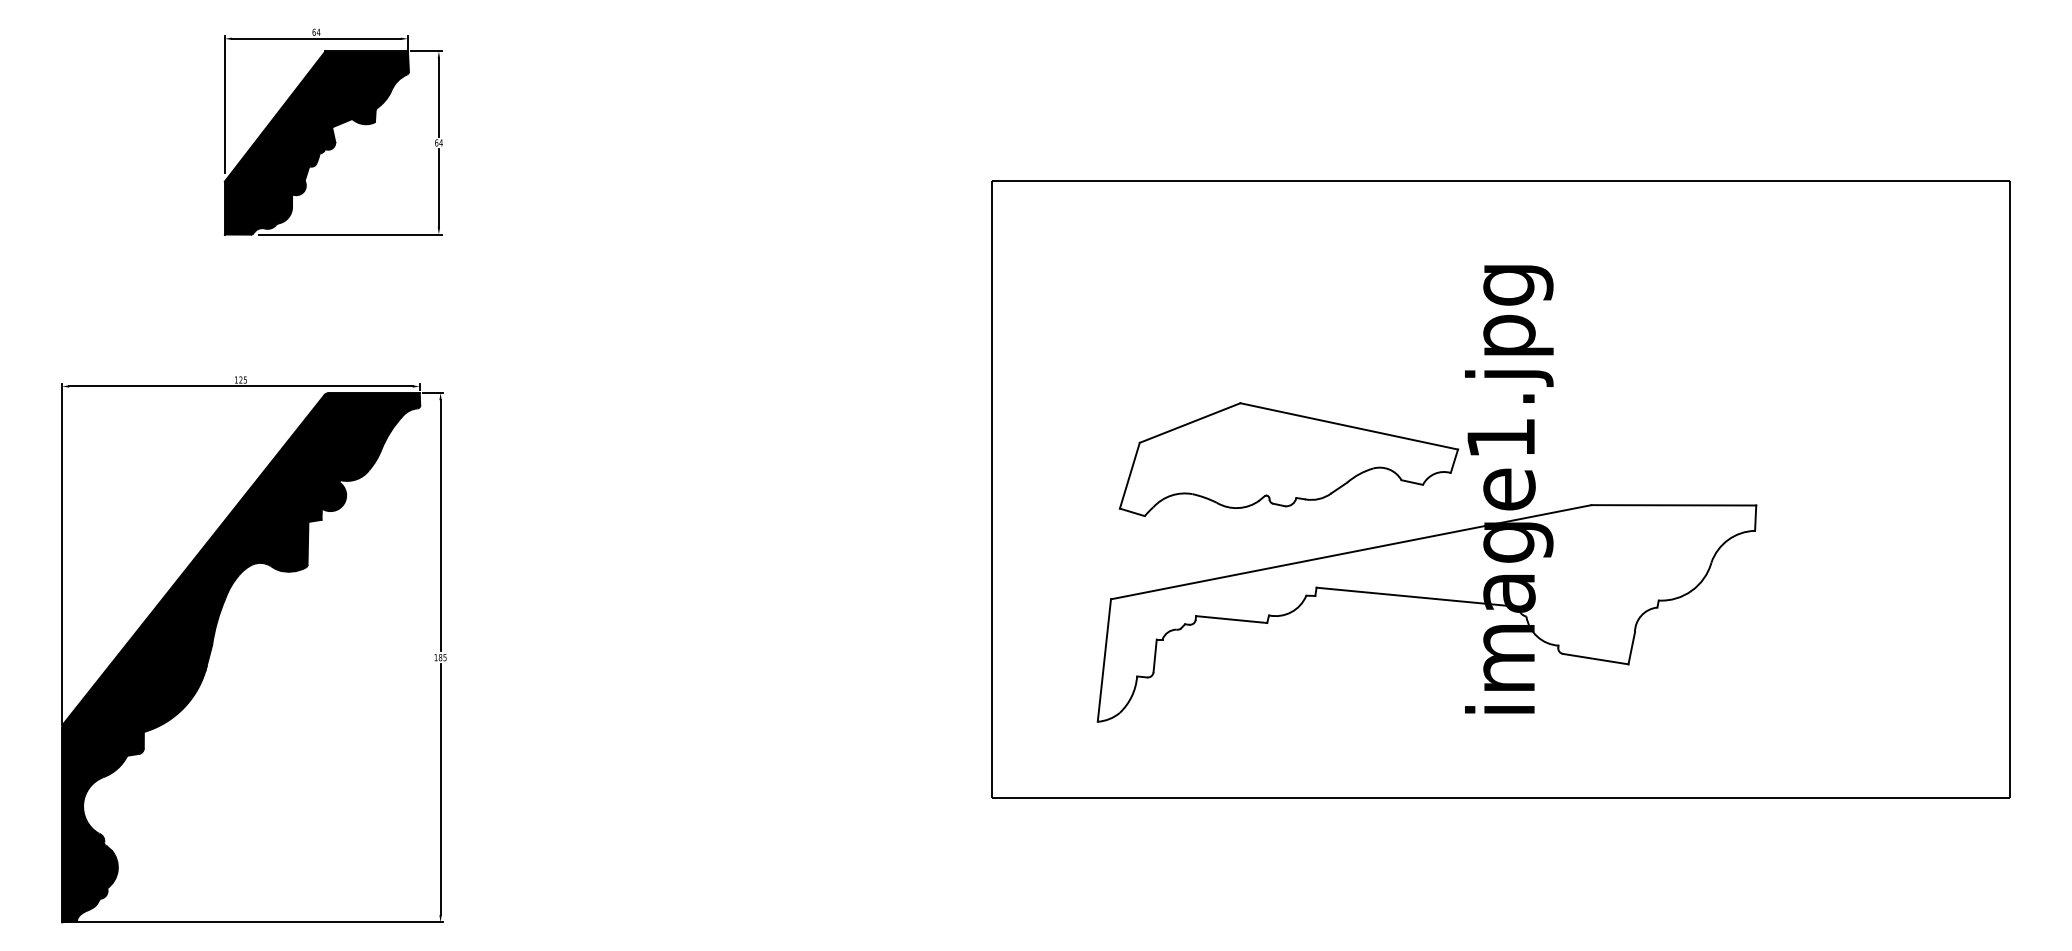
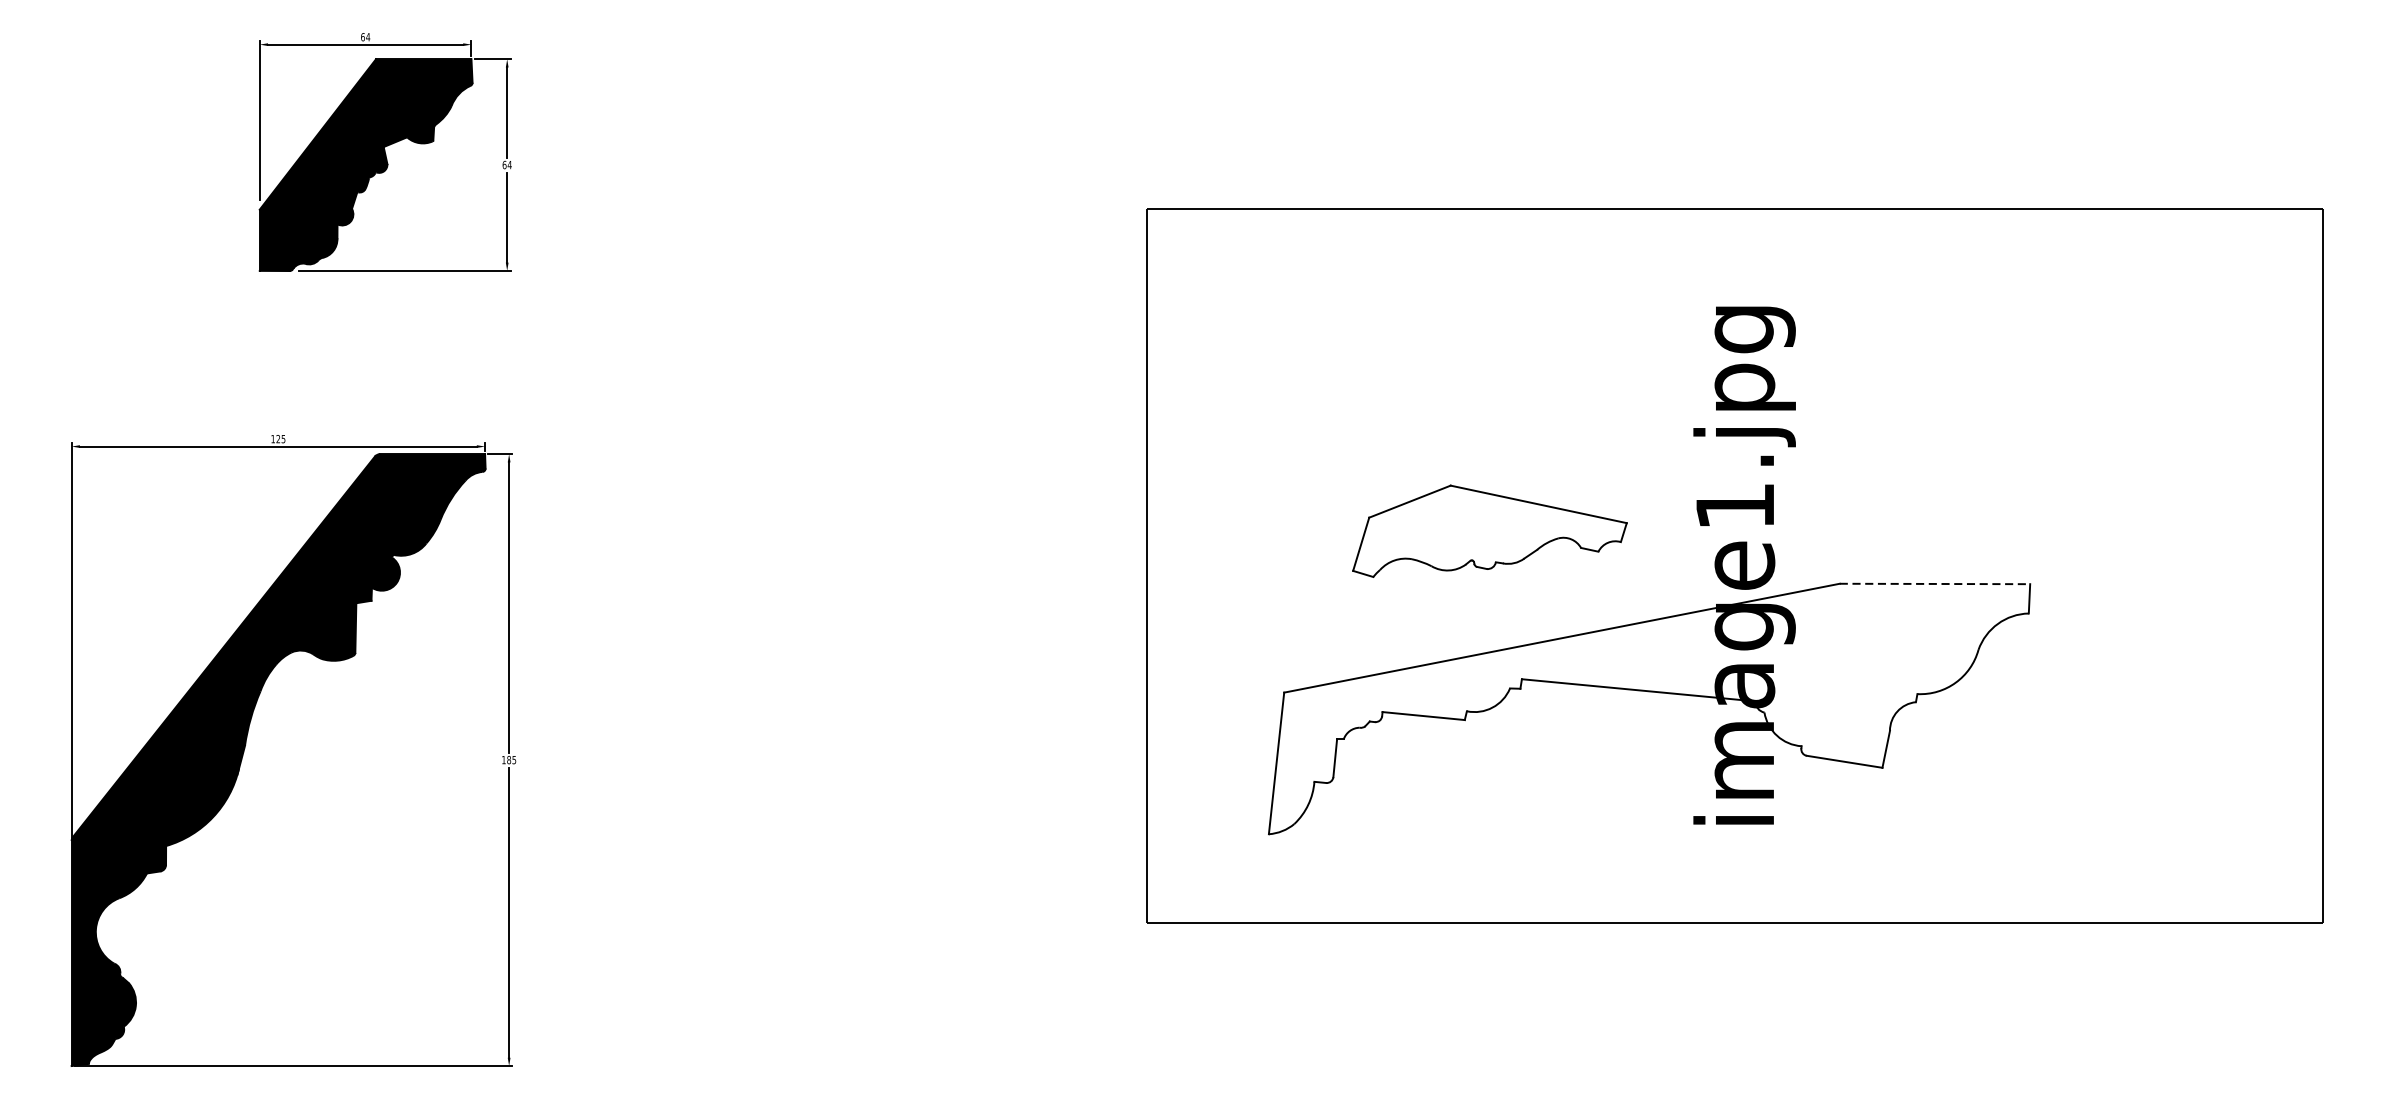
part: (1288, 459) -> (1489, 531), size x0.7
line: (1674, 505) -> (1935, 584), solid -> dashed

